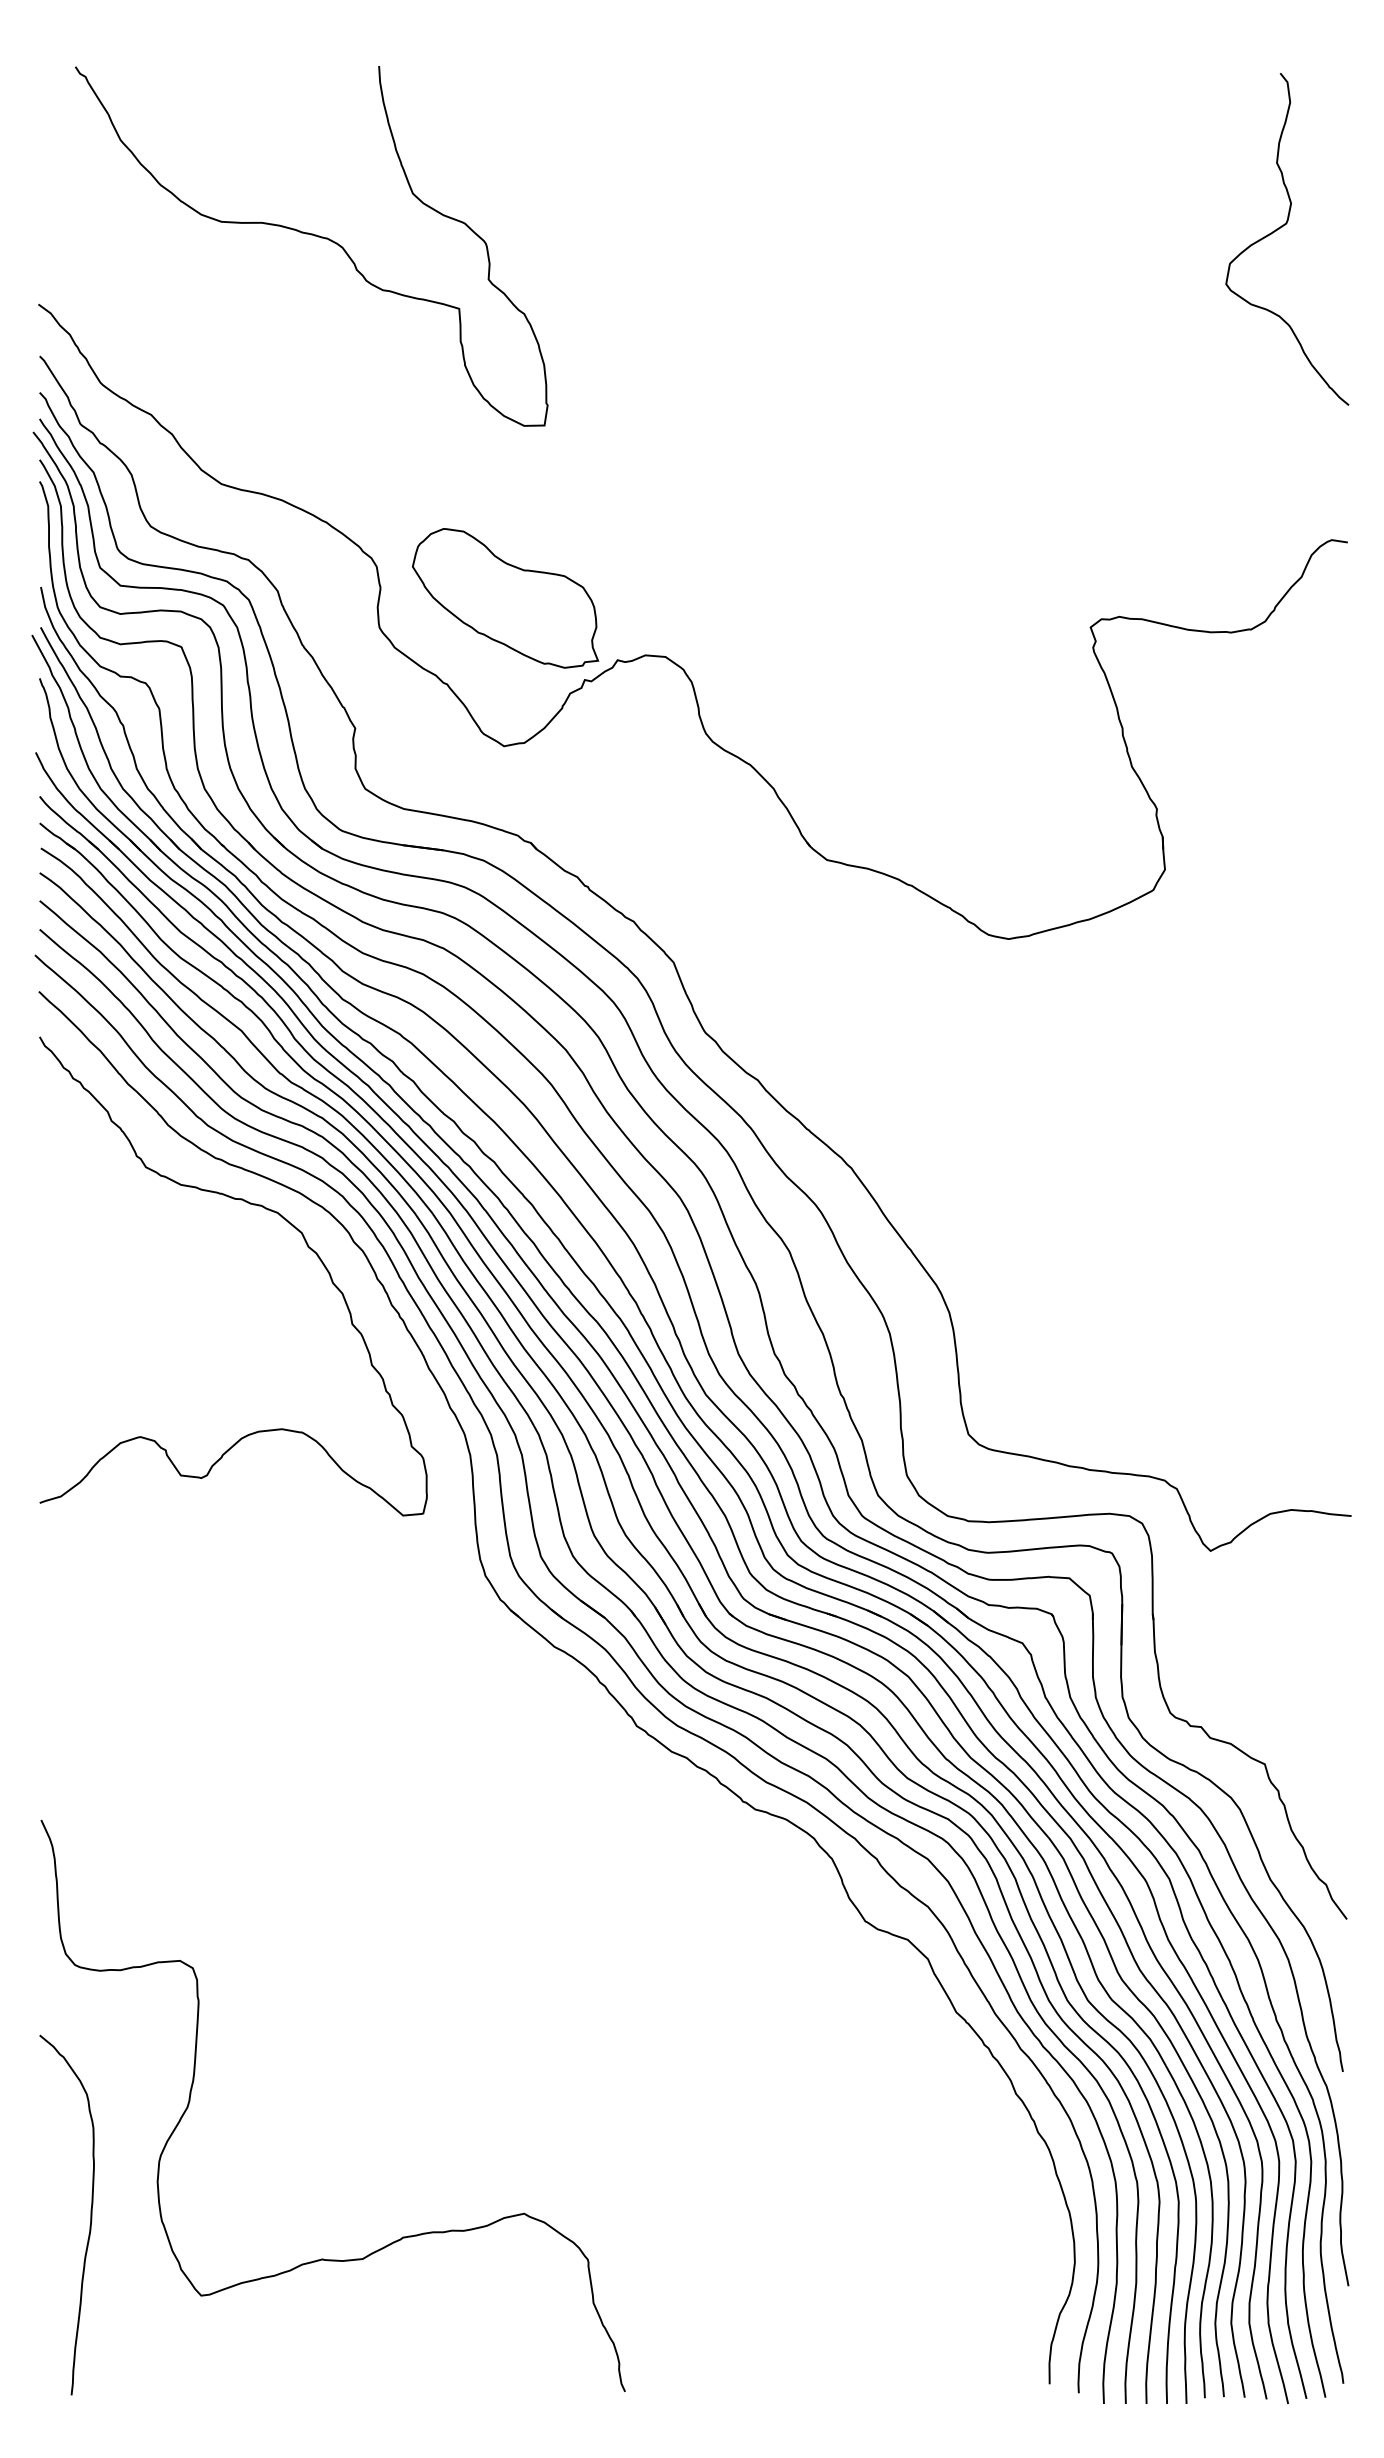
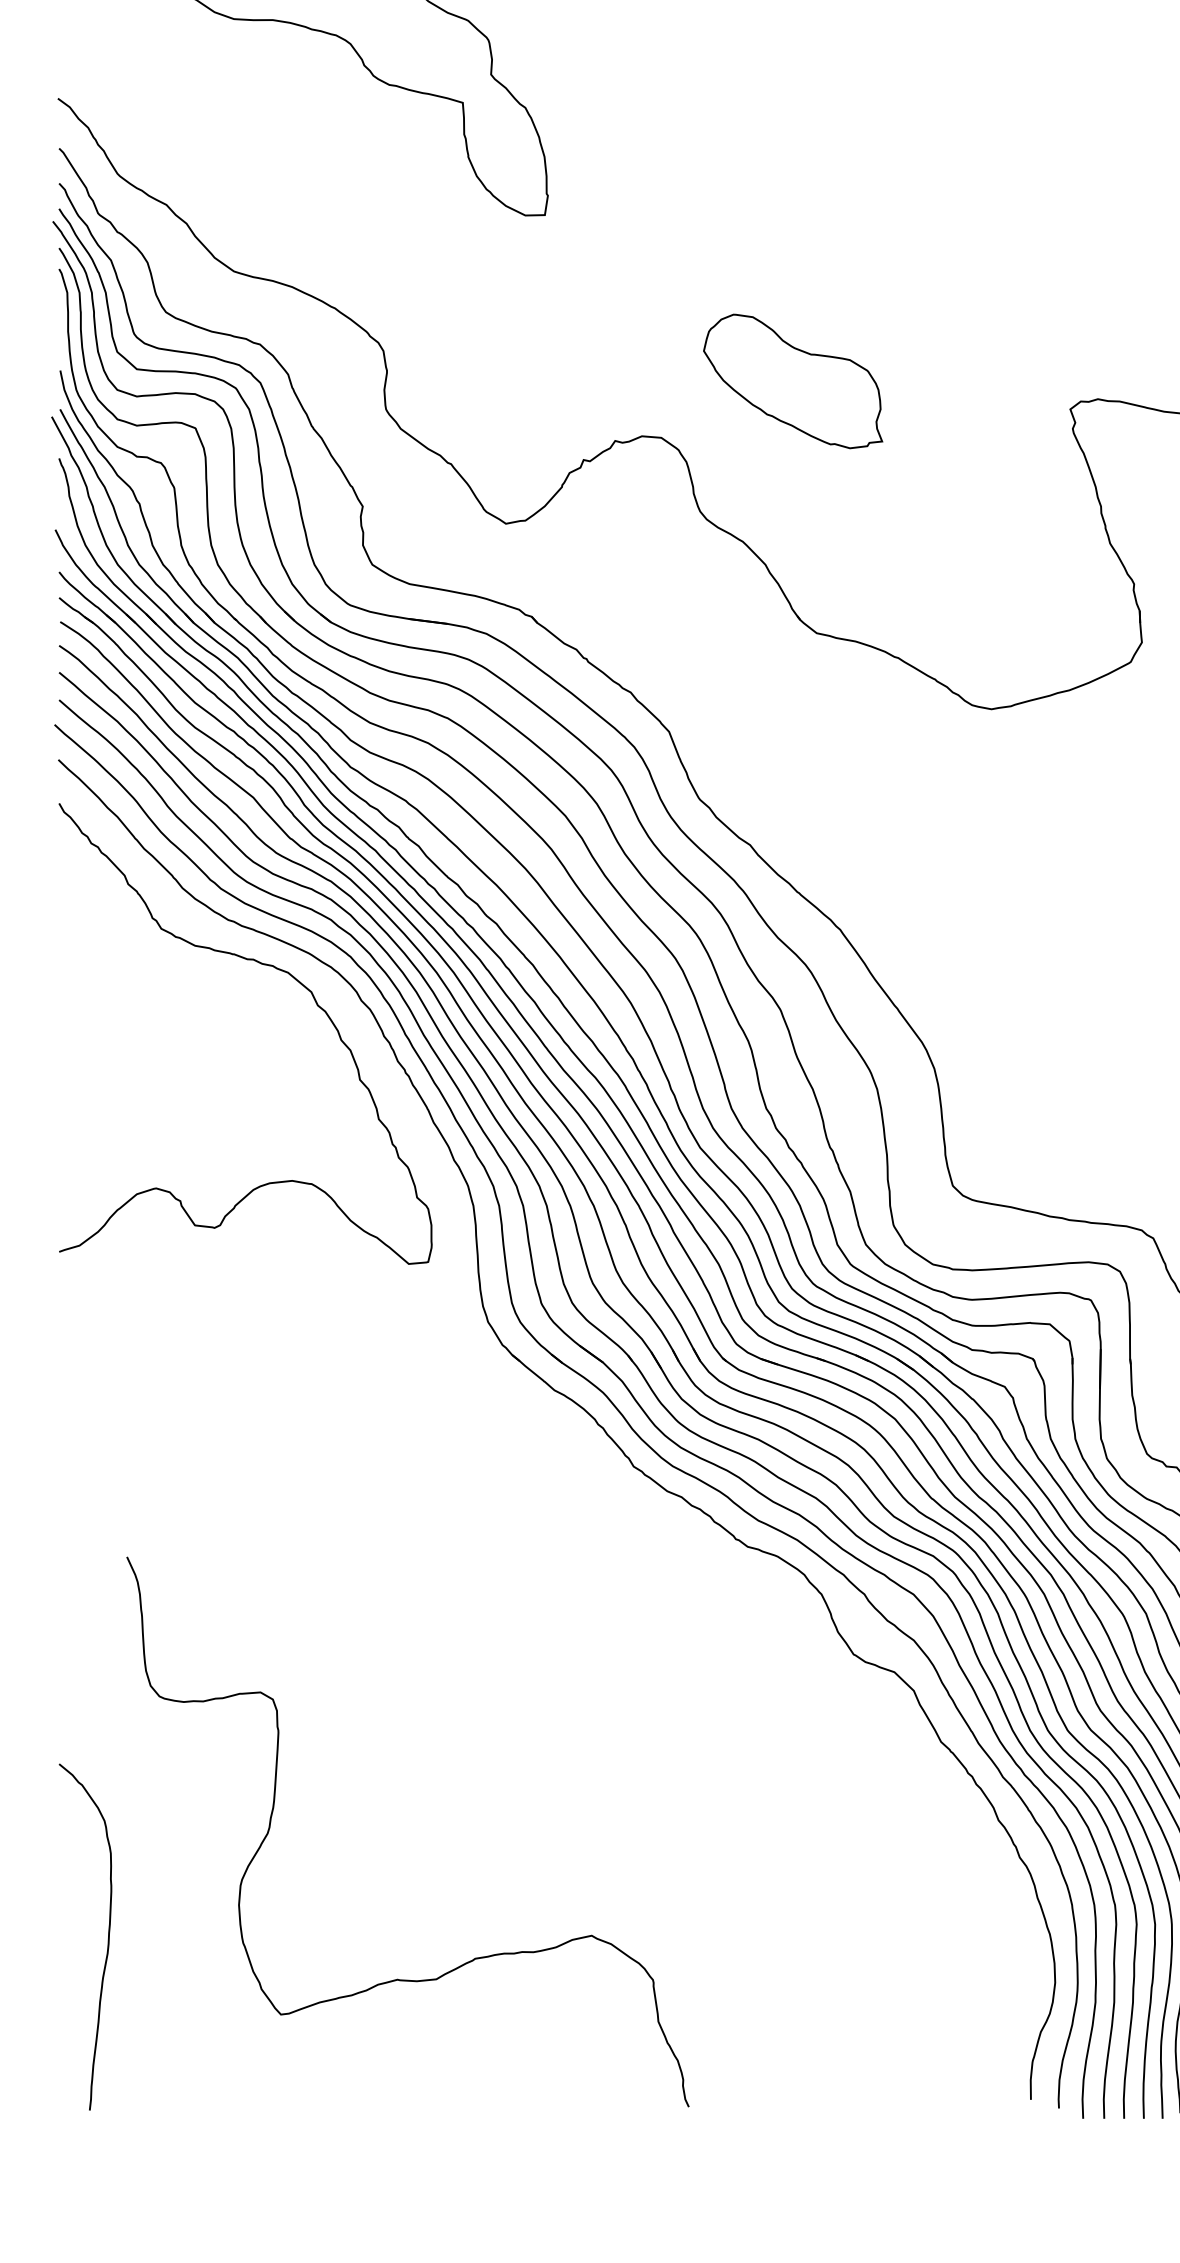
part: (505, 598) -> (793, 381), moved
curve: (194, 2080) -> (274, 1807), moved

